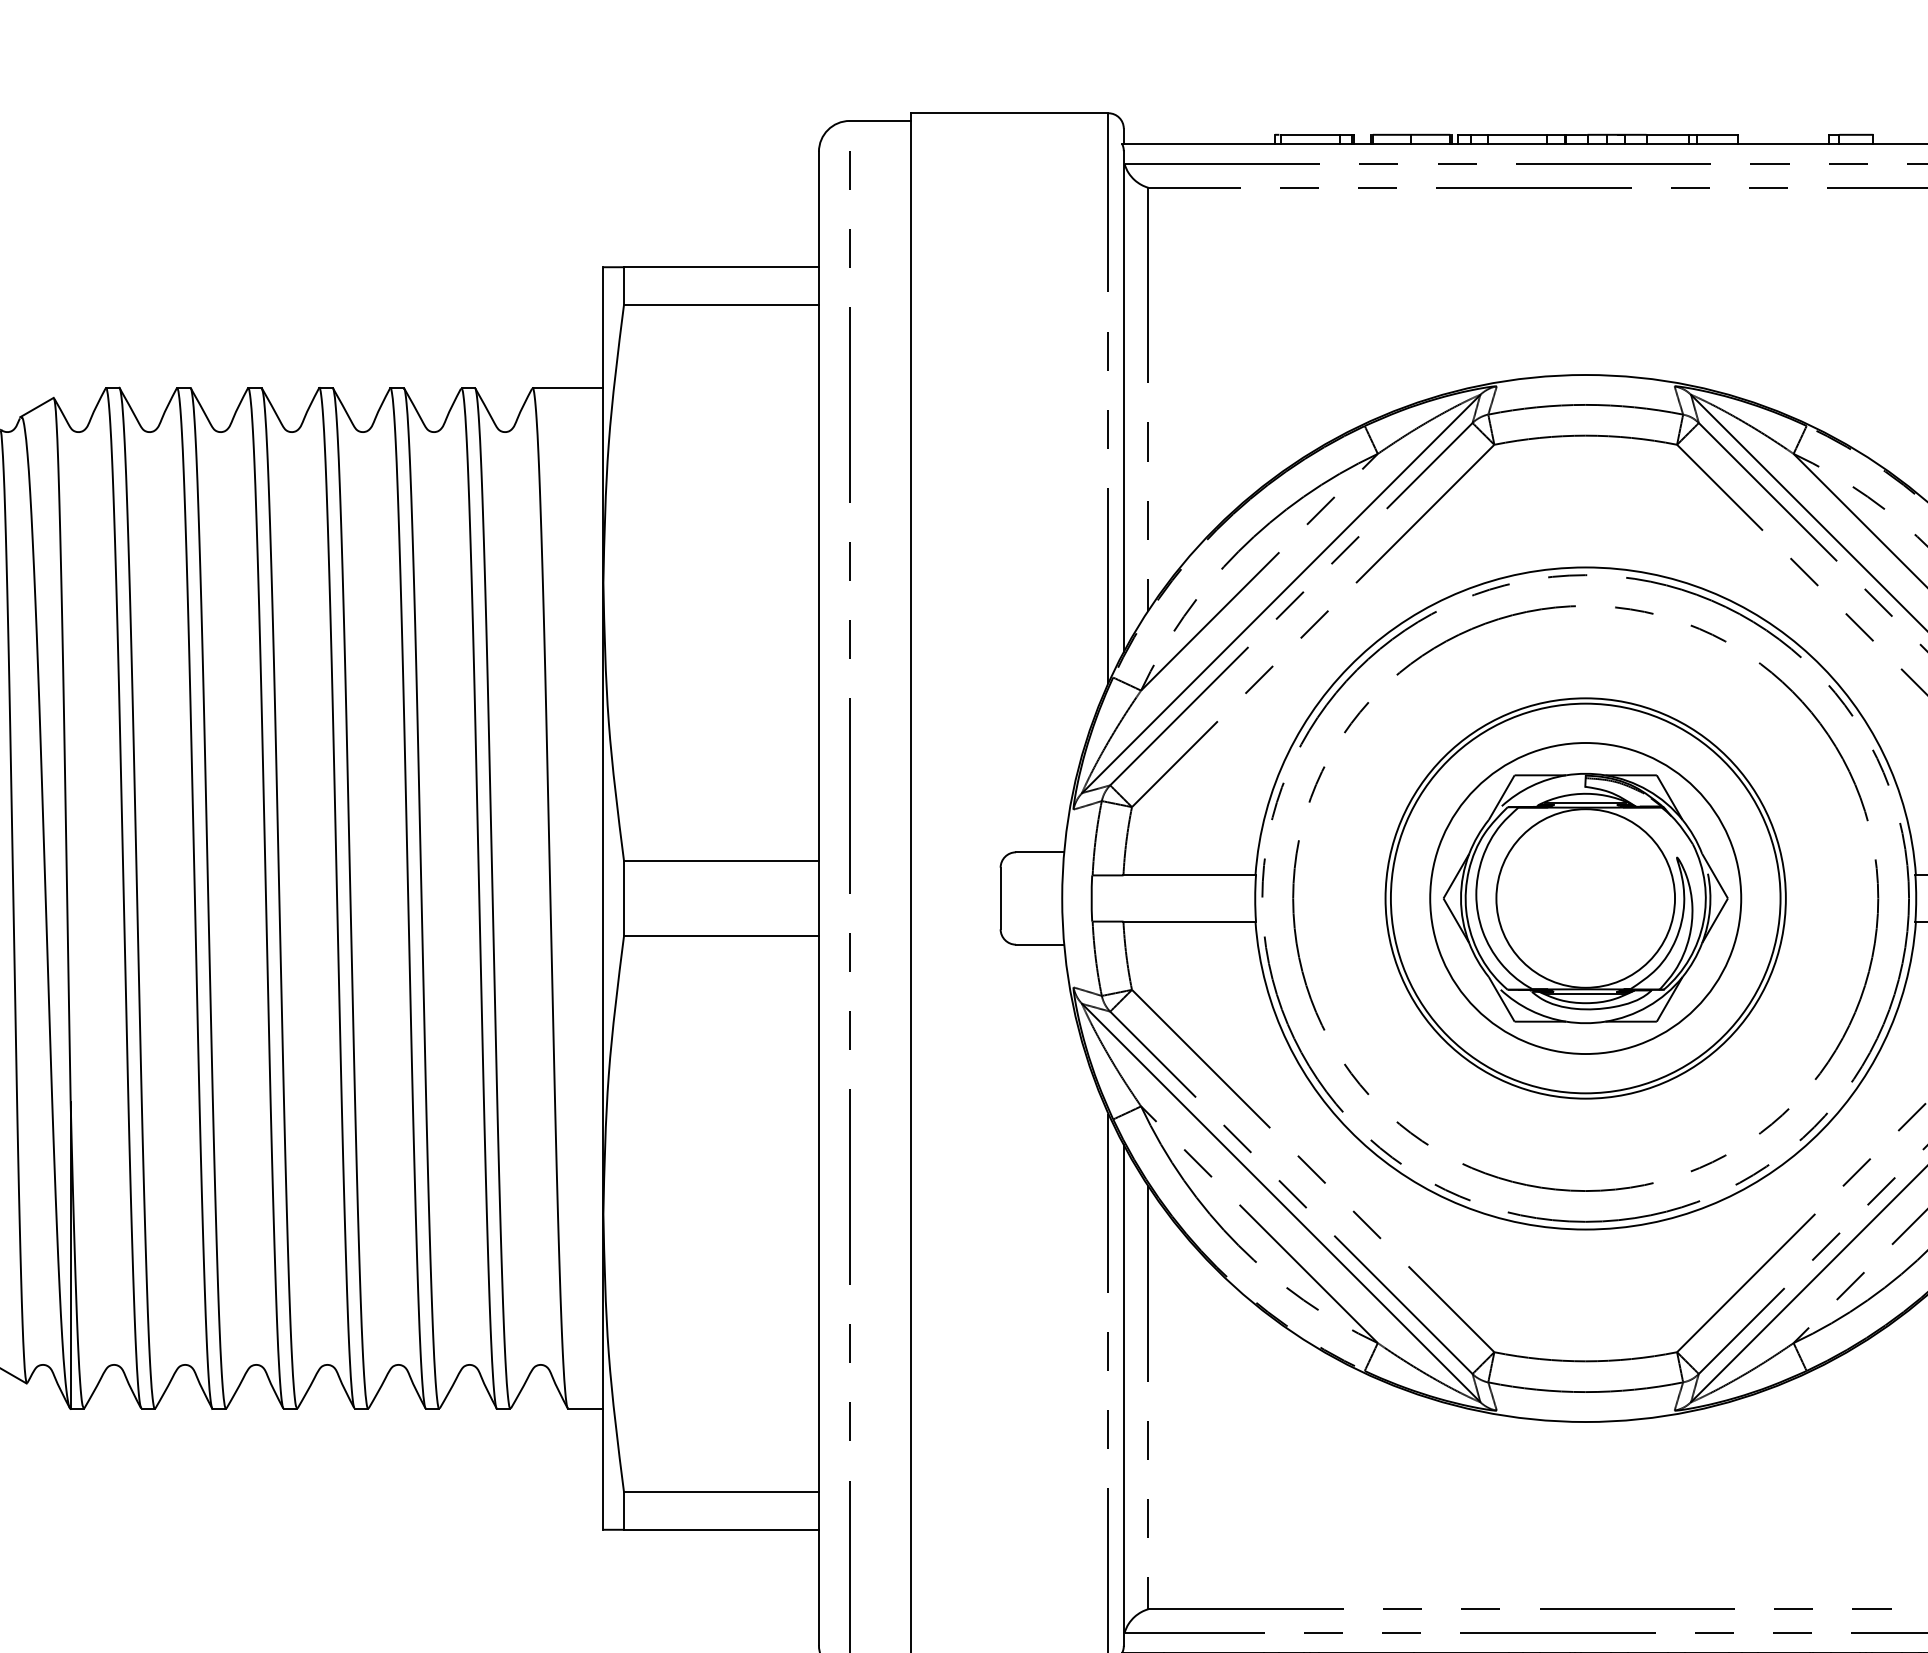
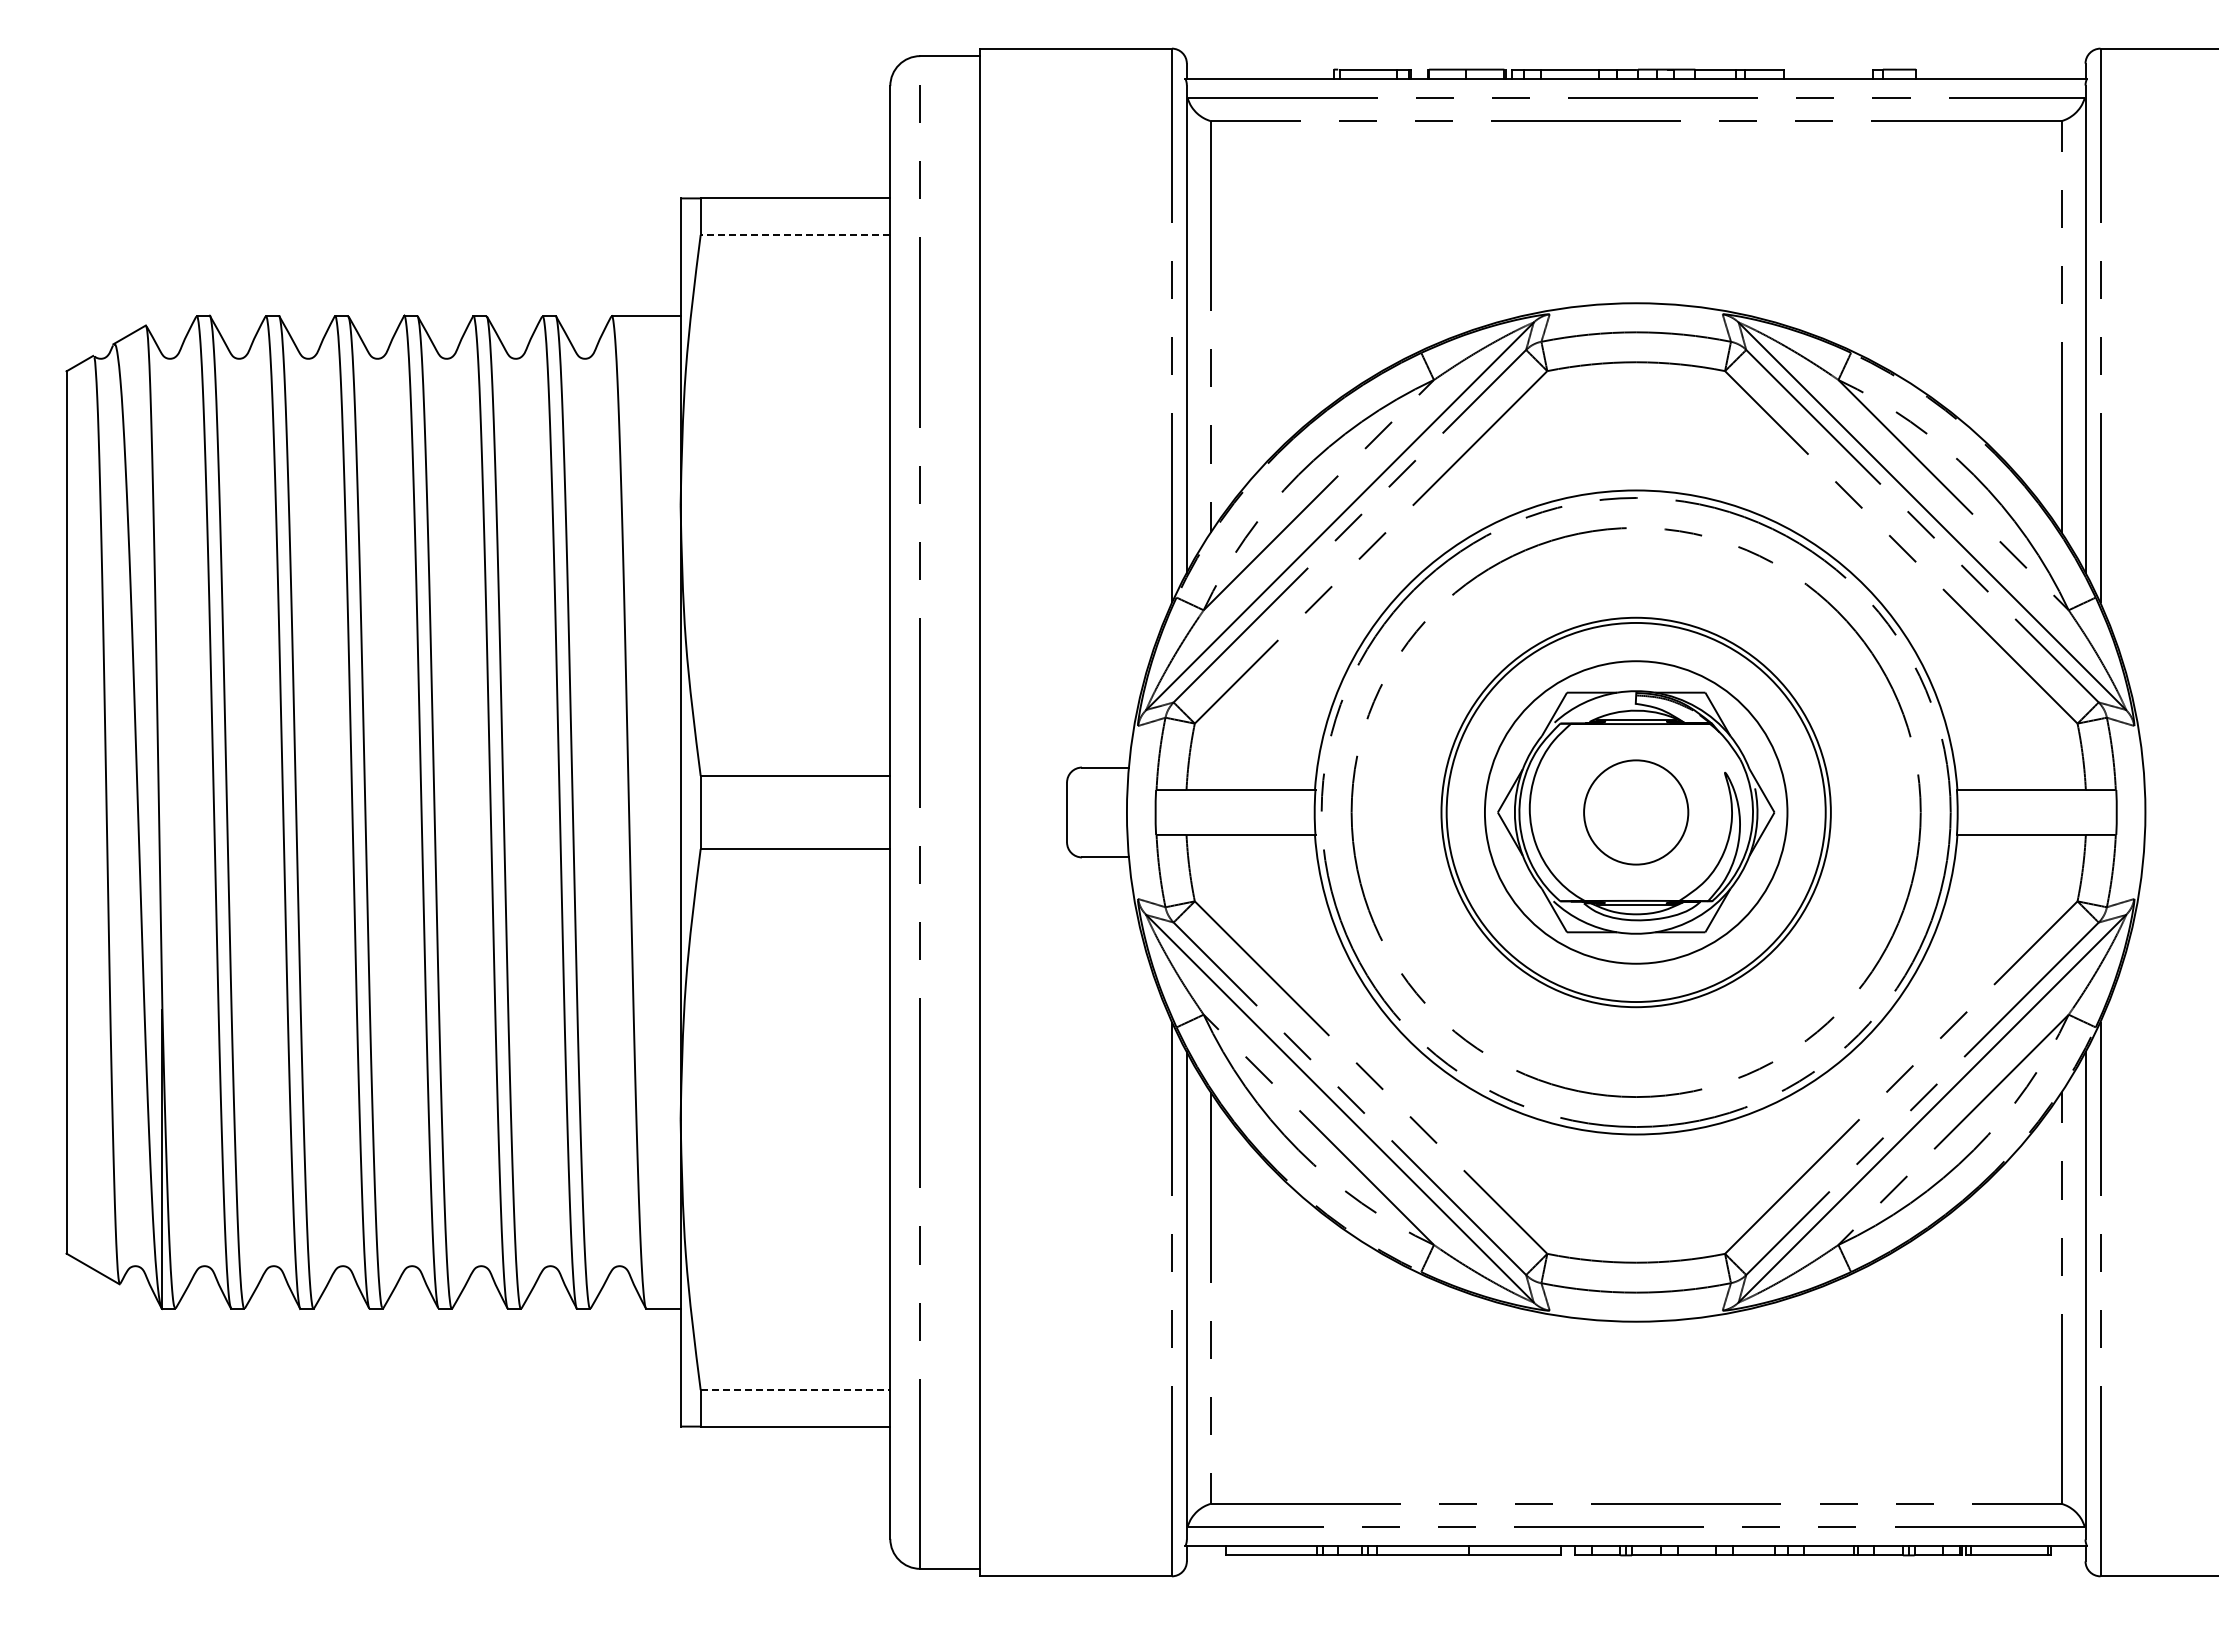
line: (721, 304) -> (795, 234), solid -> dashed
circle: (1586, 898) -> (1636, 812), size x0.6
line: (721, 1492) -> (795, 1390), solid -> dashed

